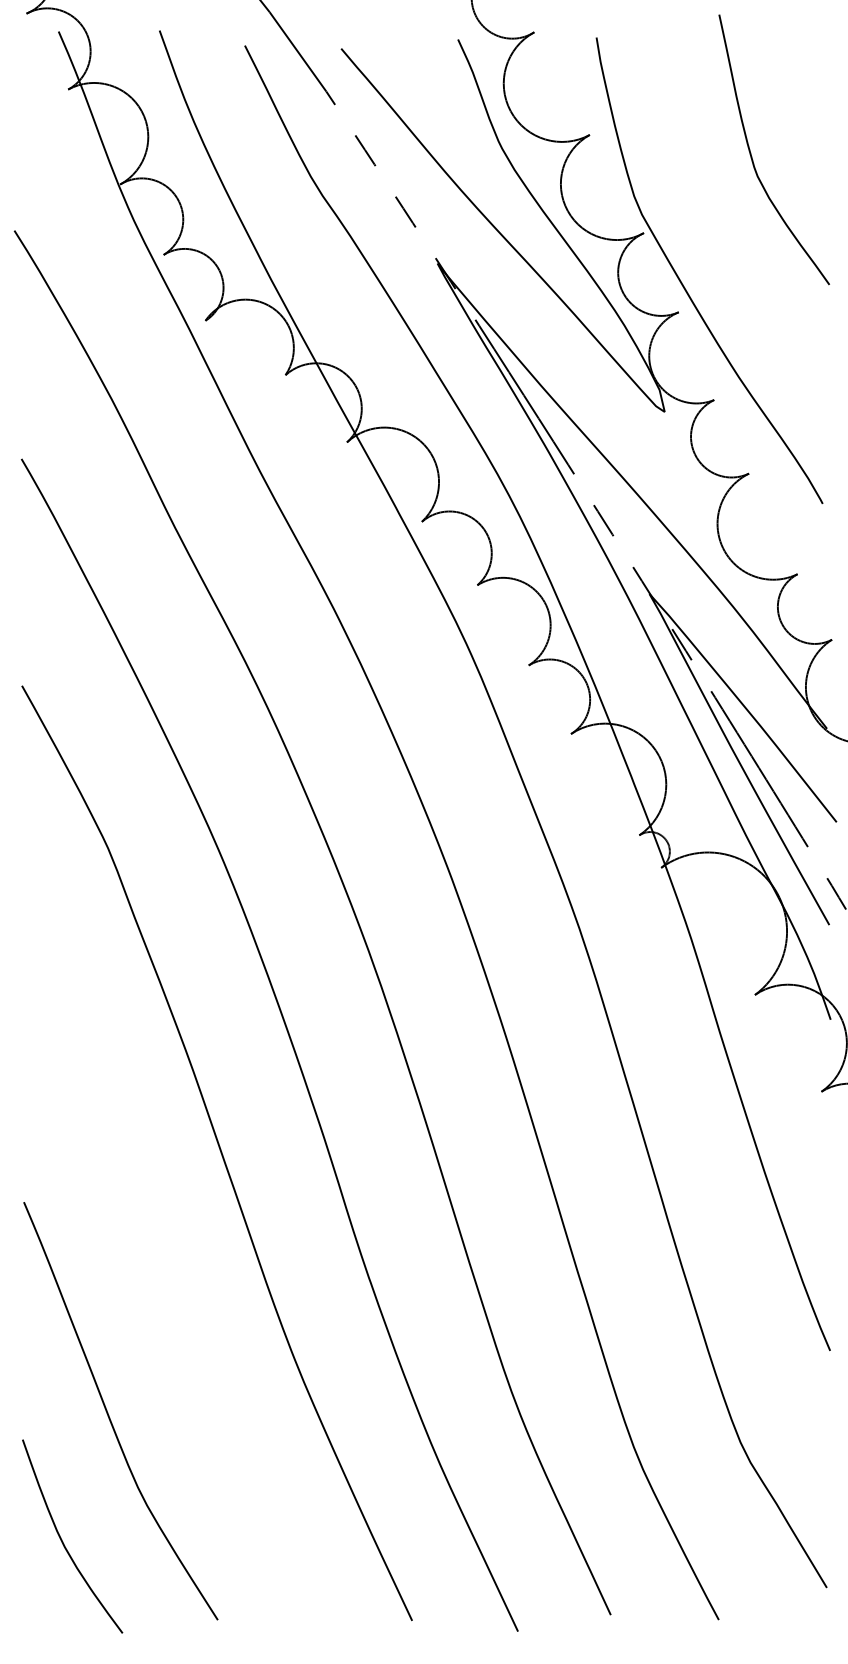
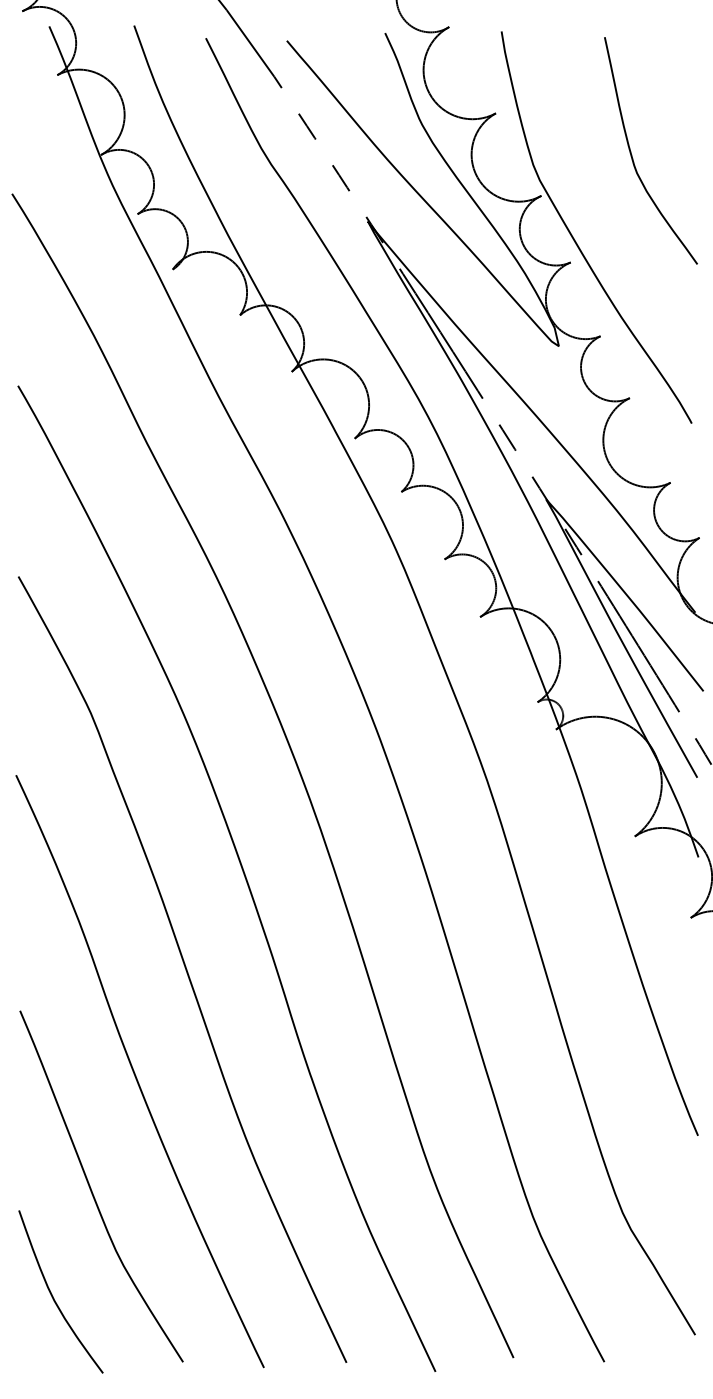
curve: (752, 154) -> (632, 154), moved
curve: (161, 1276) -> (135, 1073), added

